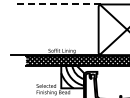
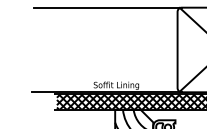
line: (56, 4) -> (107, 7), dashed -> solid

